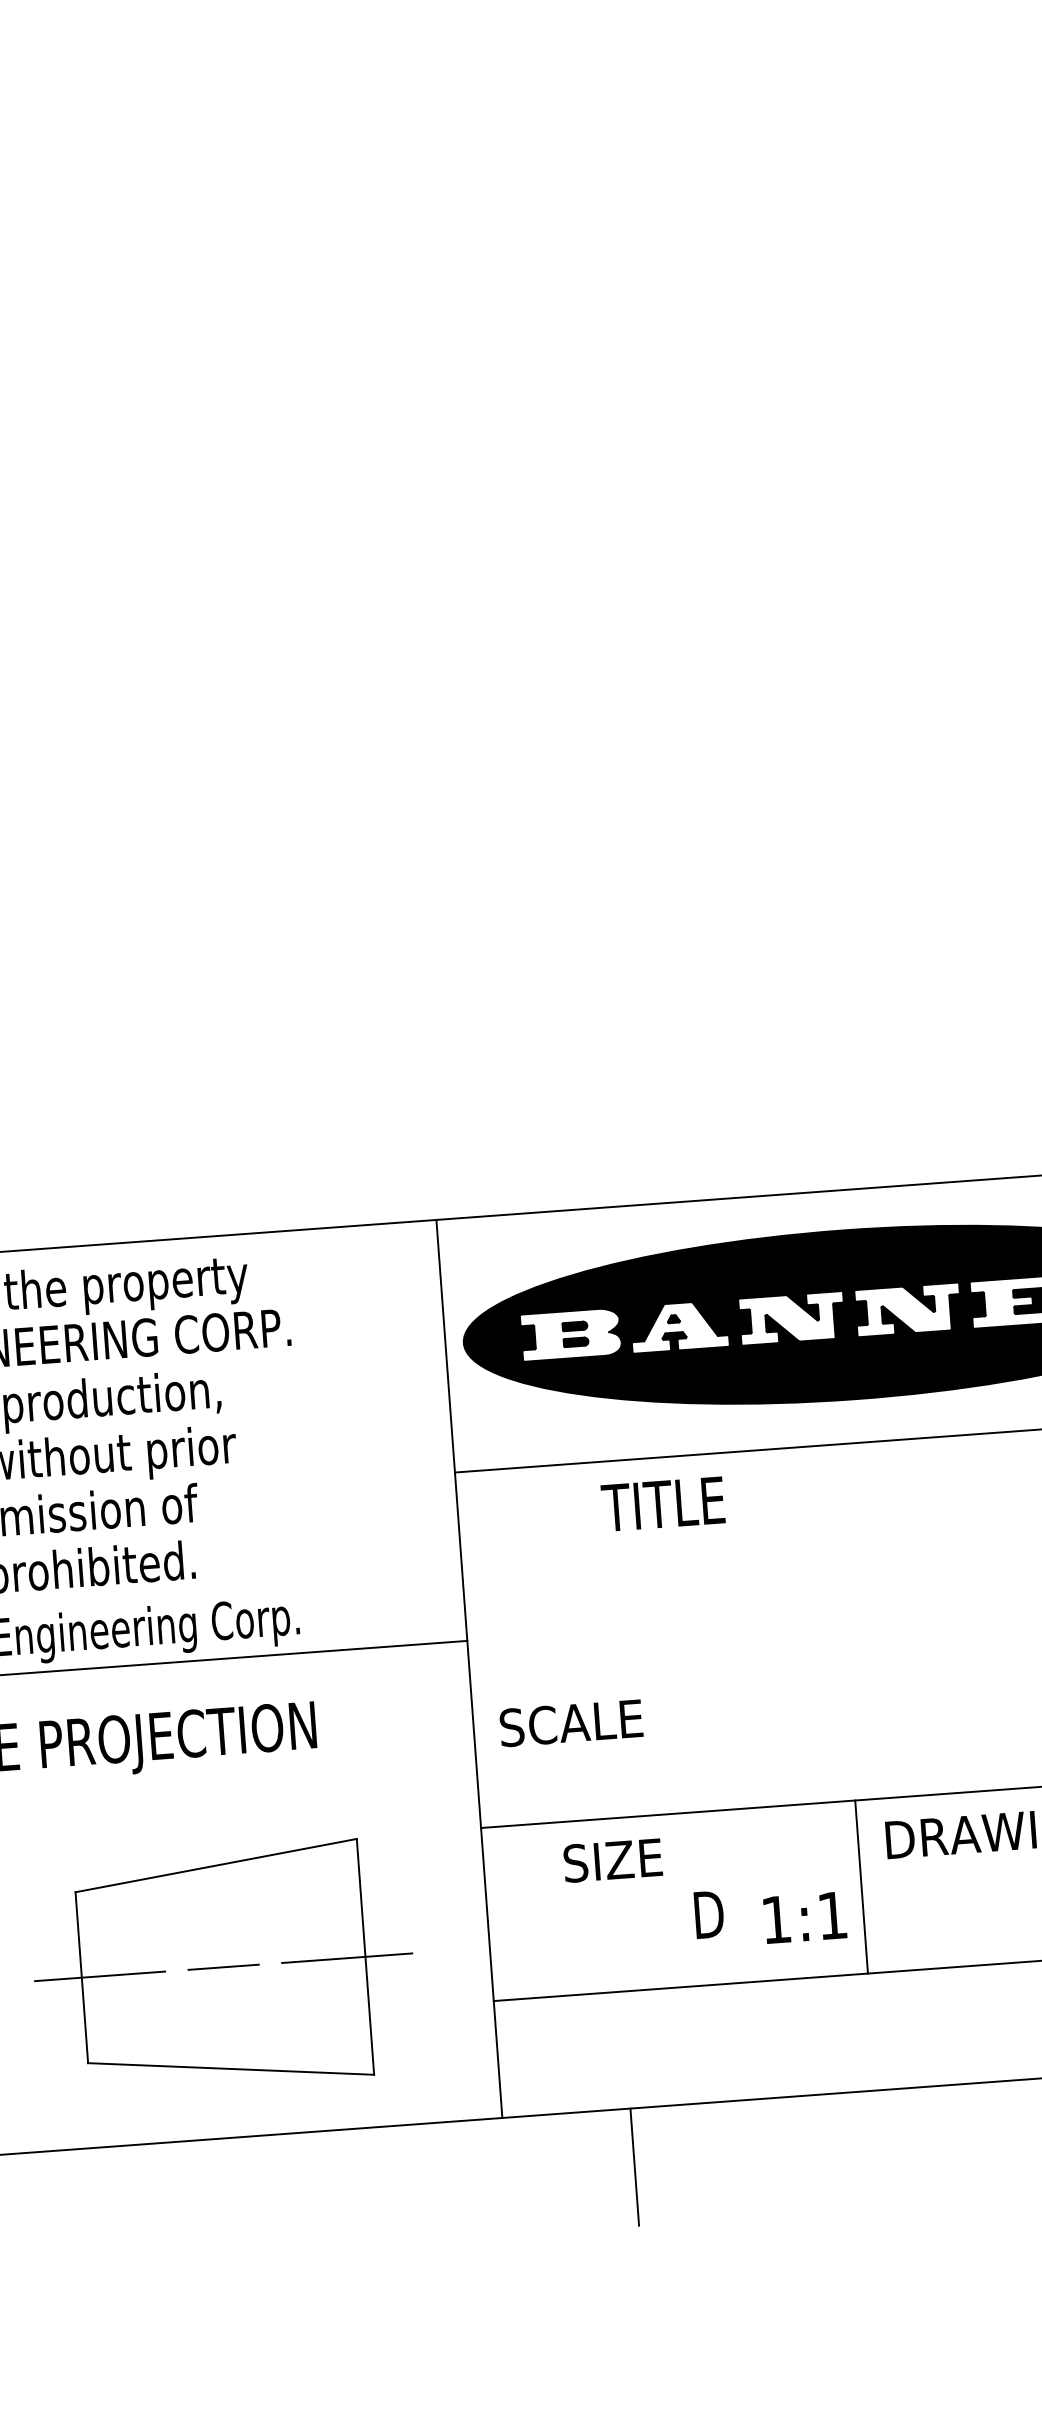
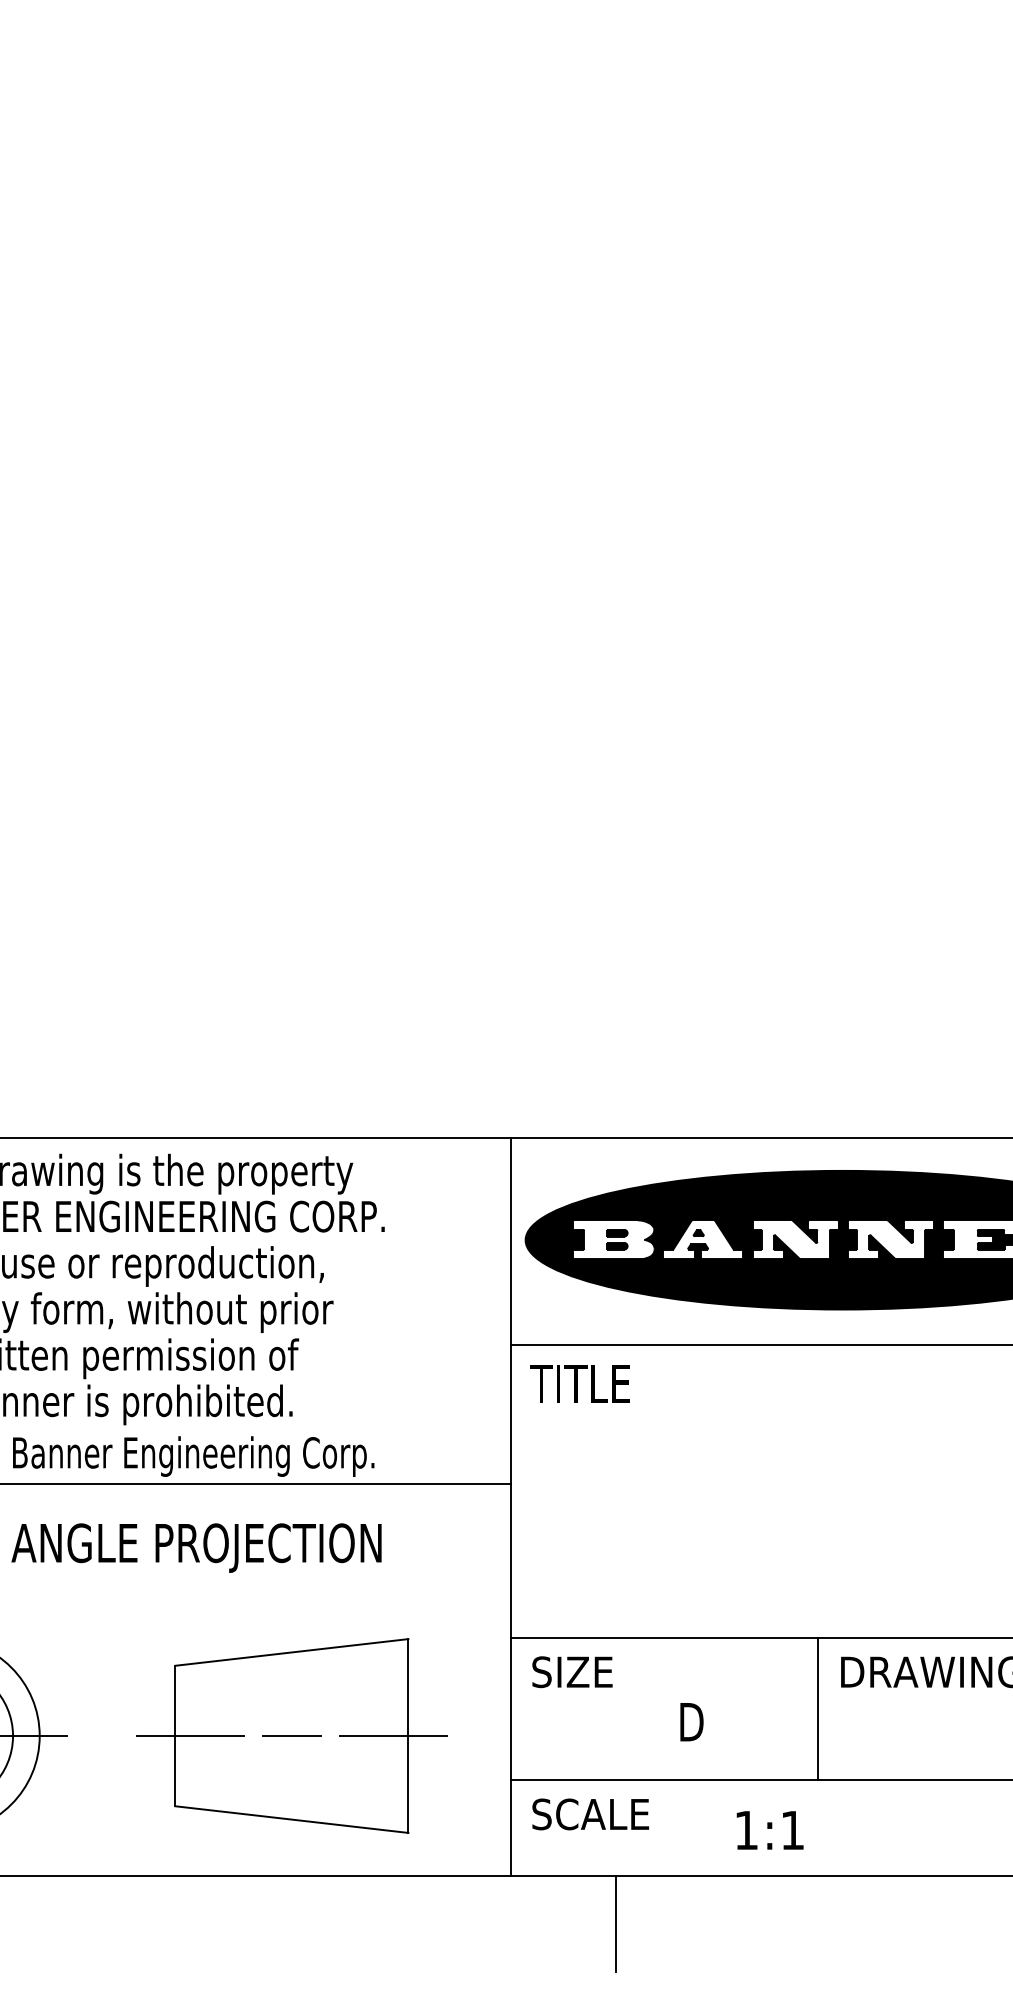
text: (662, 1503) -> (579, 1383), moved
text: (571, 1723) -> (590, 1814), moved
text: (613, 1860) -> (572, 1672), moved
text: (804, 1917) -> (769, 1830), moved

